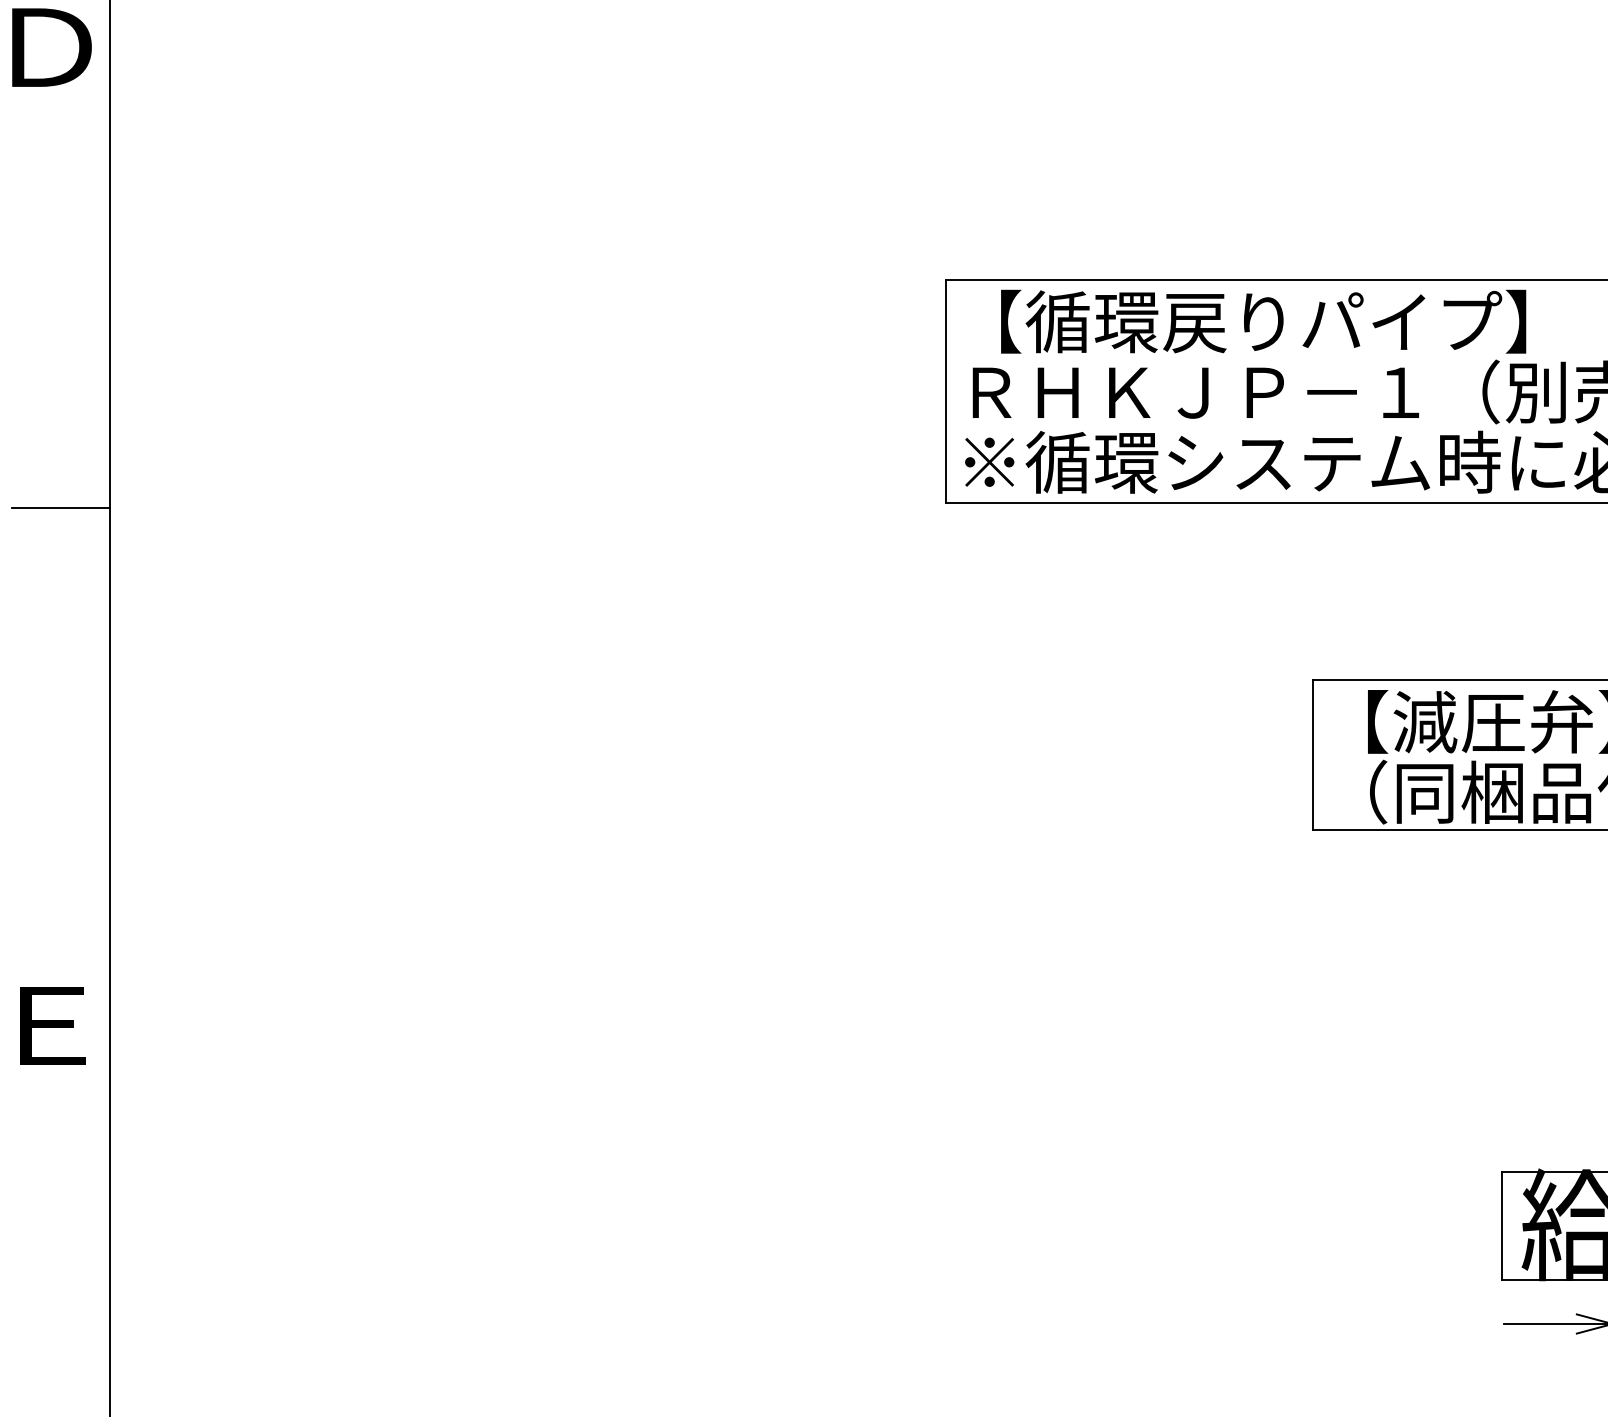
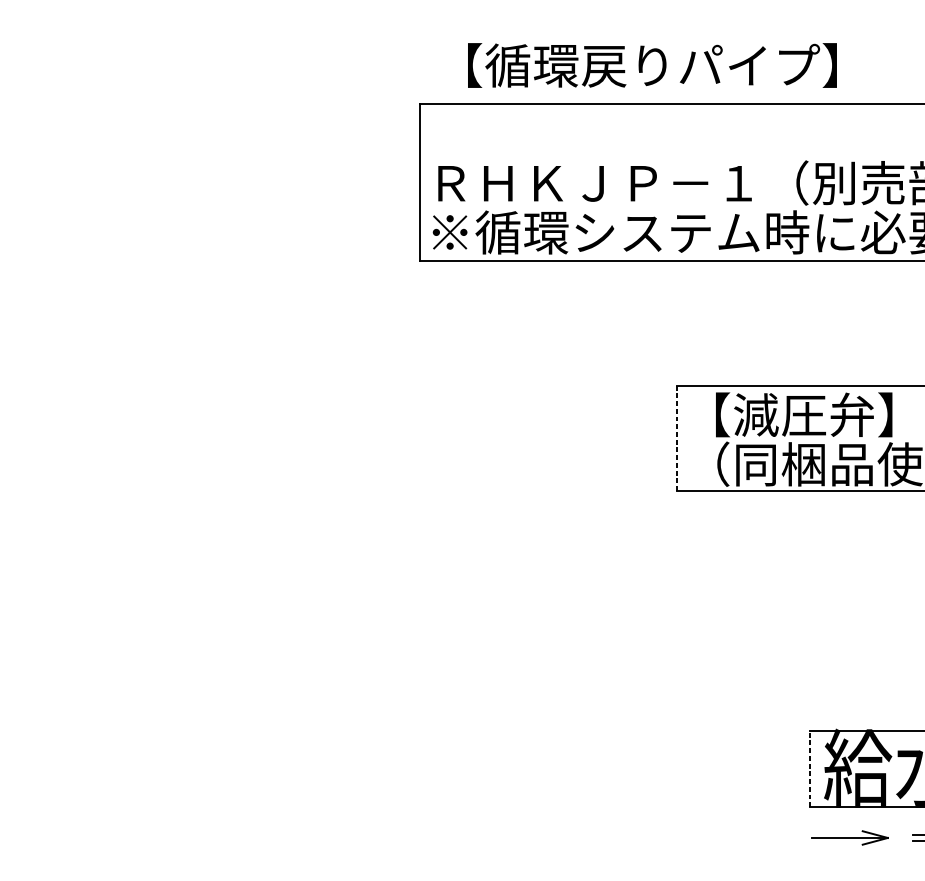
text: (1263, 321) -> (652, 65), moved
line: (1313, 755) -> (677, 438), solid -> dashed
line: (1502, 1226) -> (810, 769), solid -> dashed

